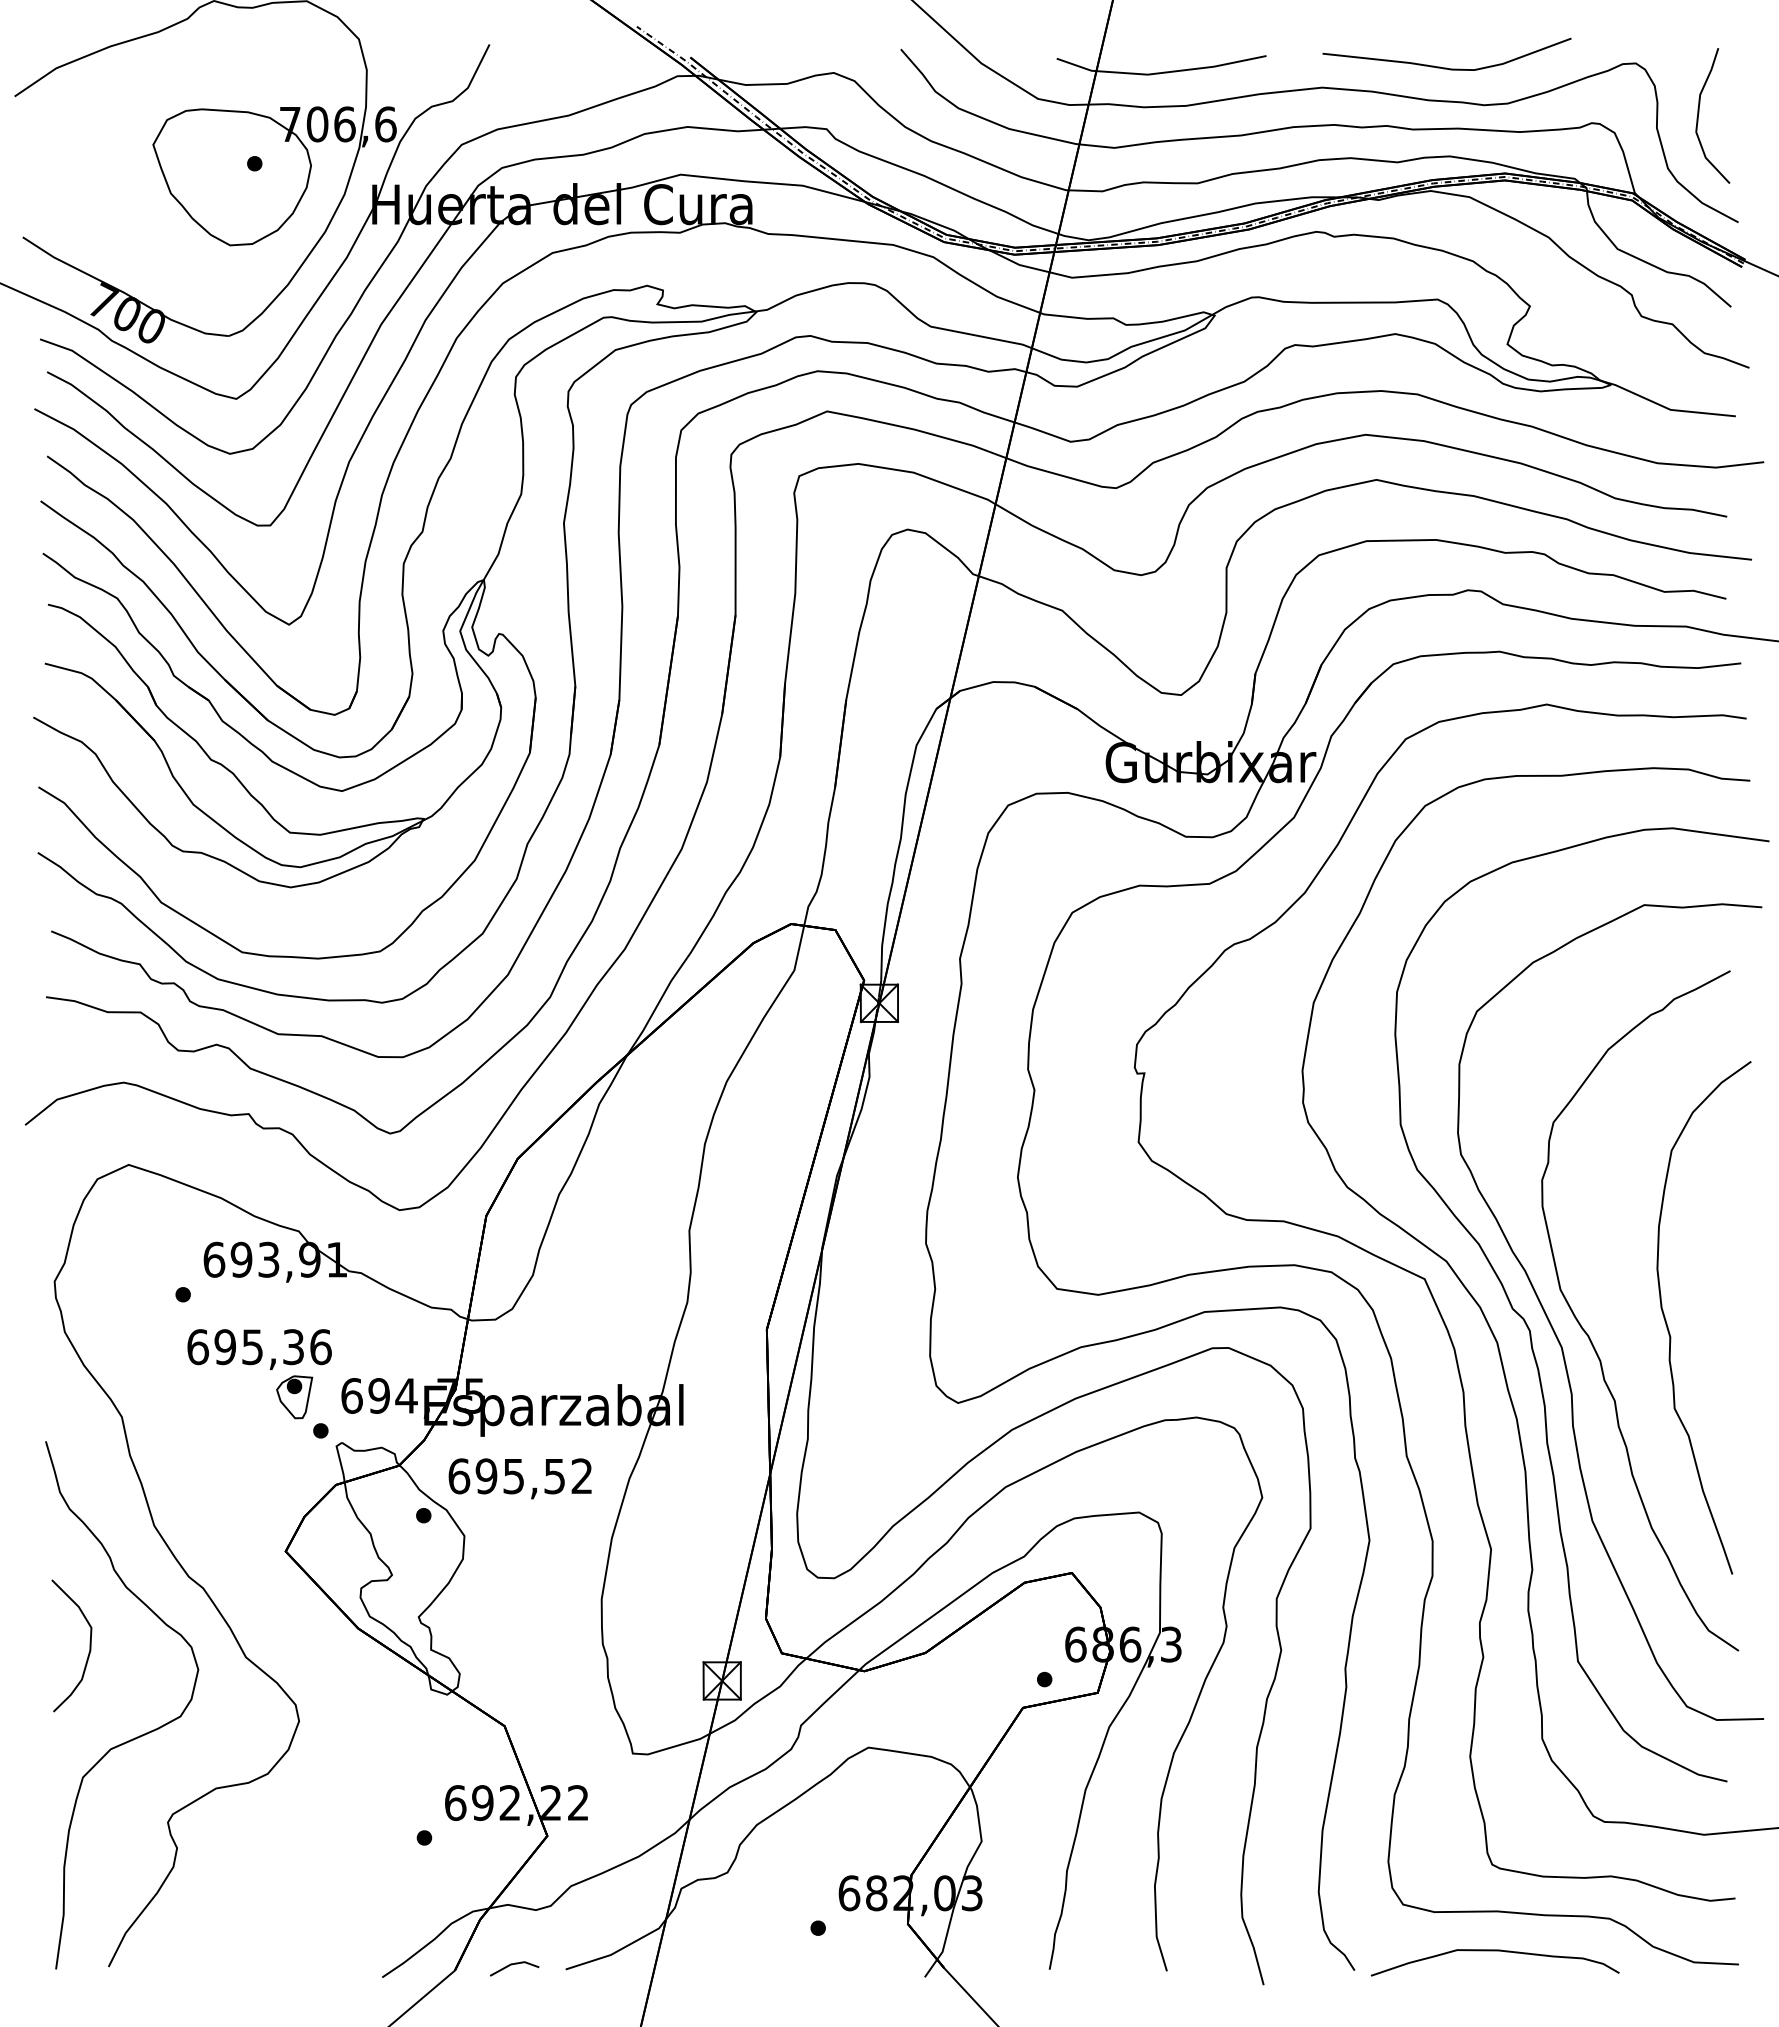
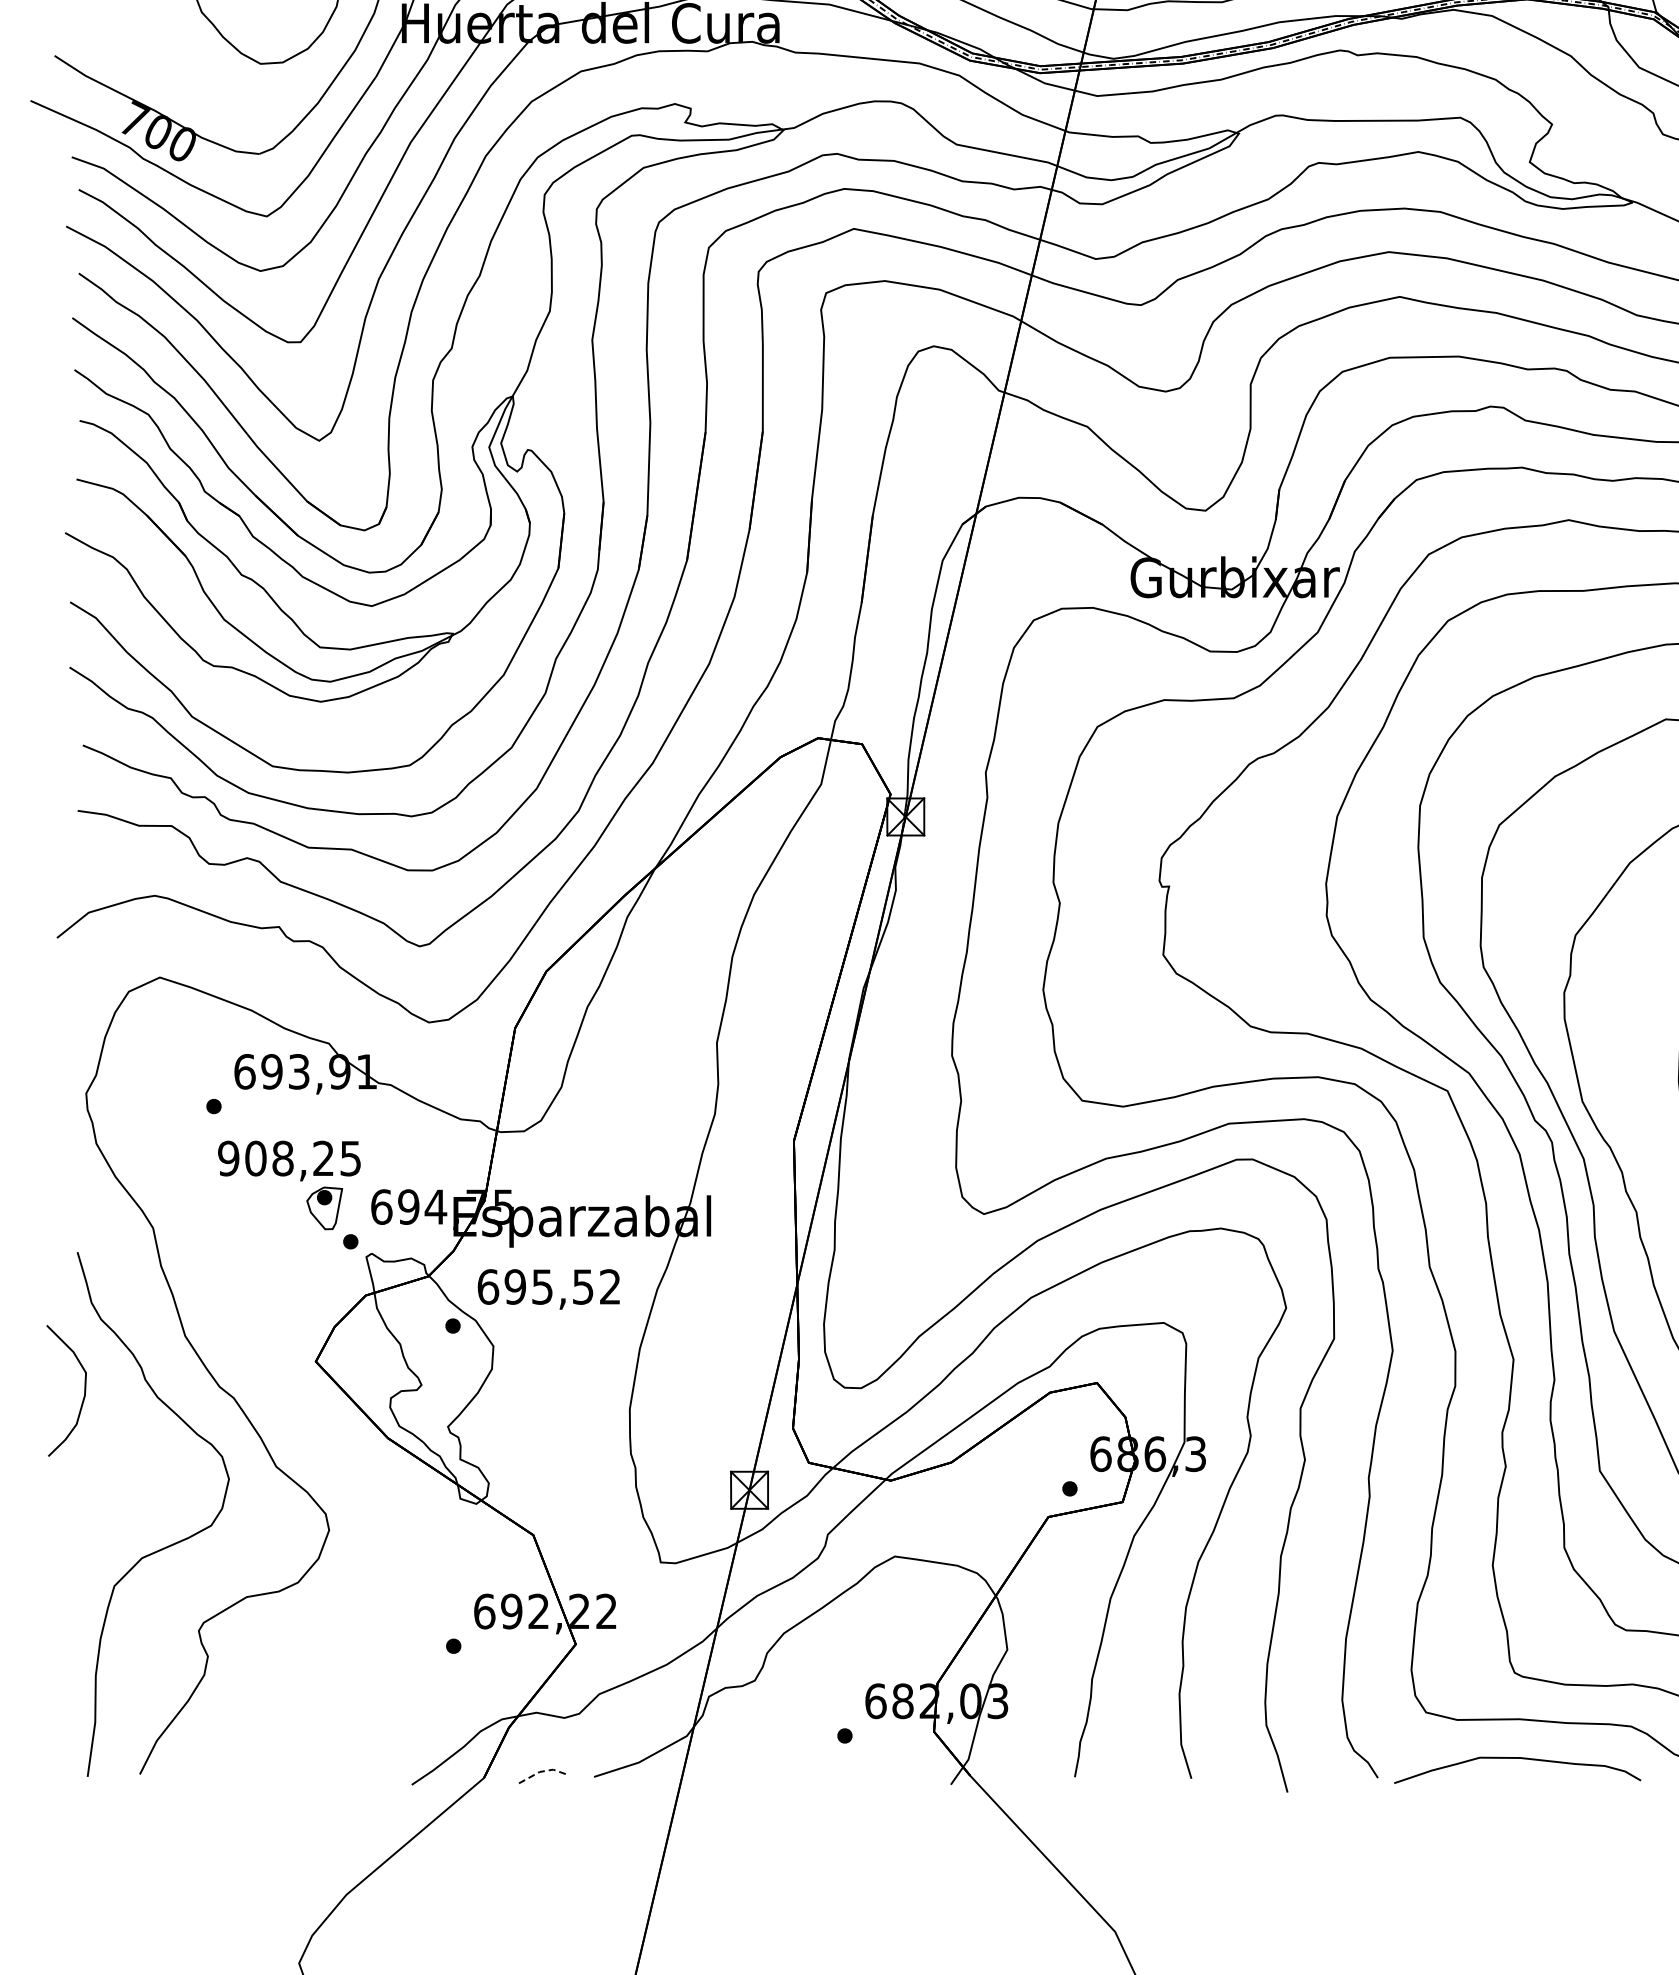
text: (259, 1347) -> (289, 1158), 695,36 -> 908,25
curve: (89, 1645) -> (84, 1390), moved
line: (513, 1963) -> (542, 1771), solid -> dashed

